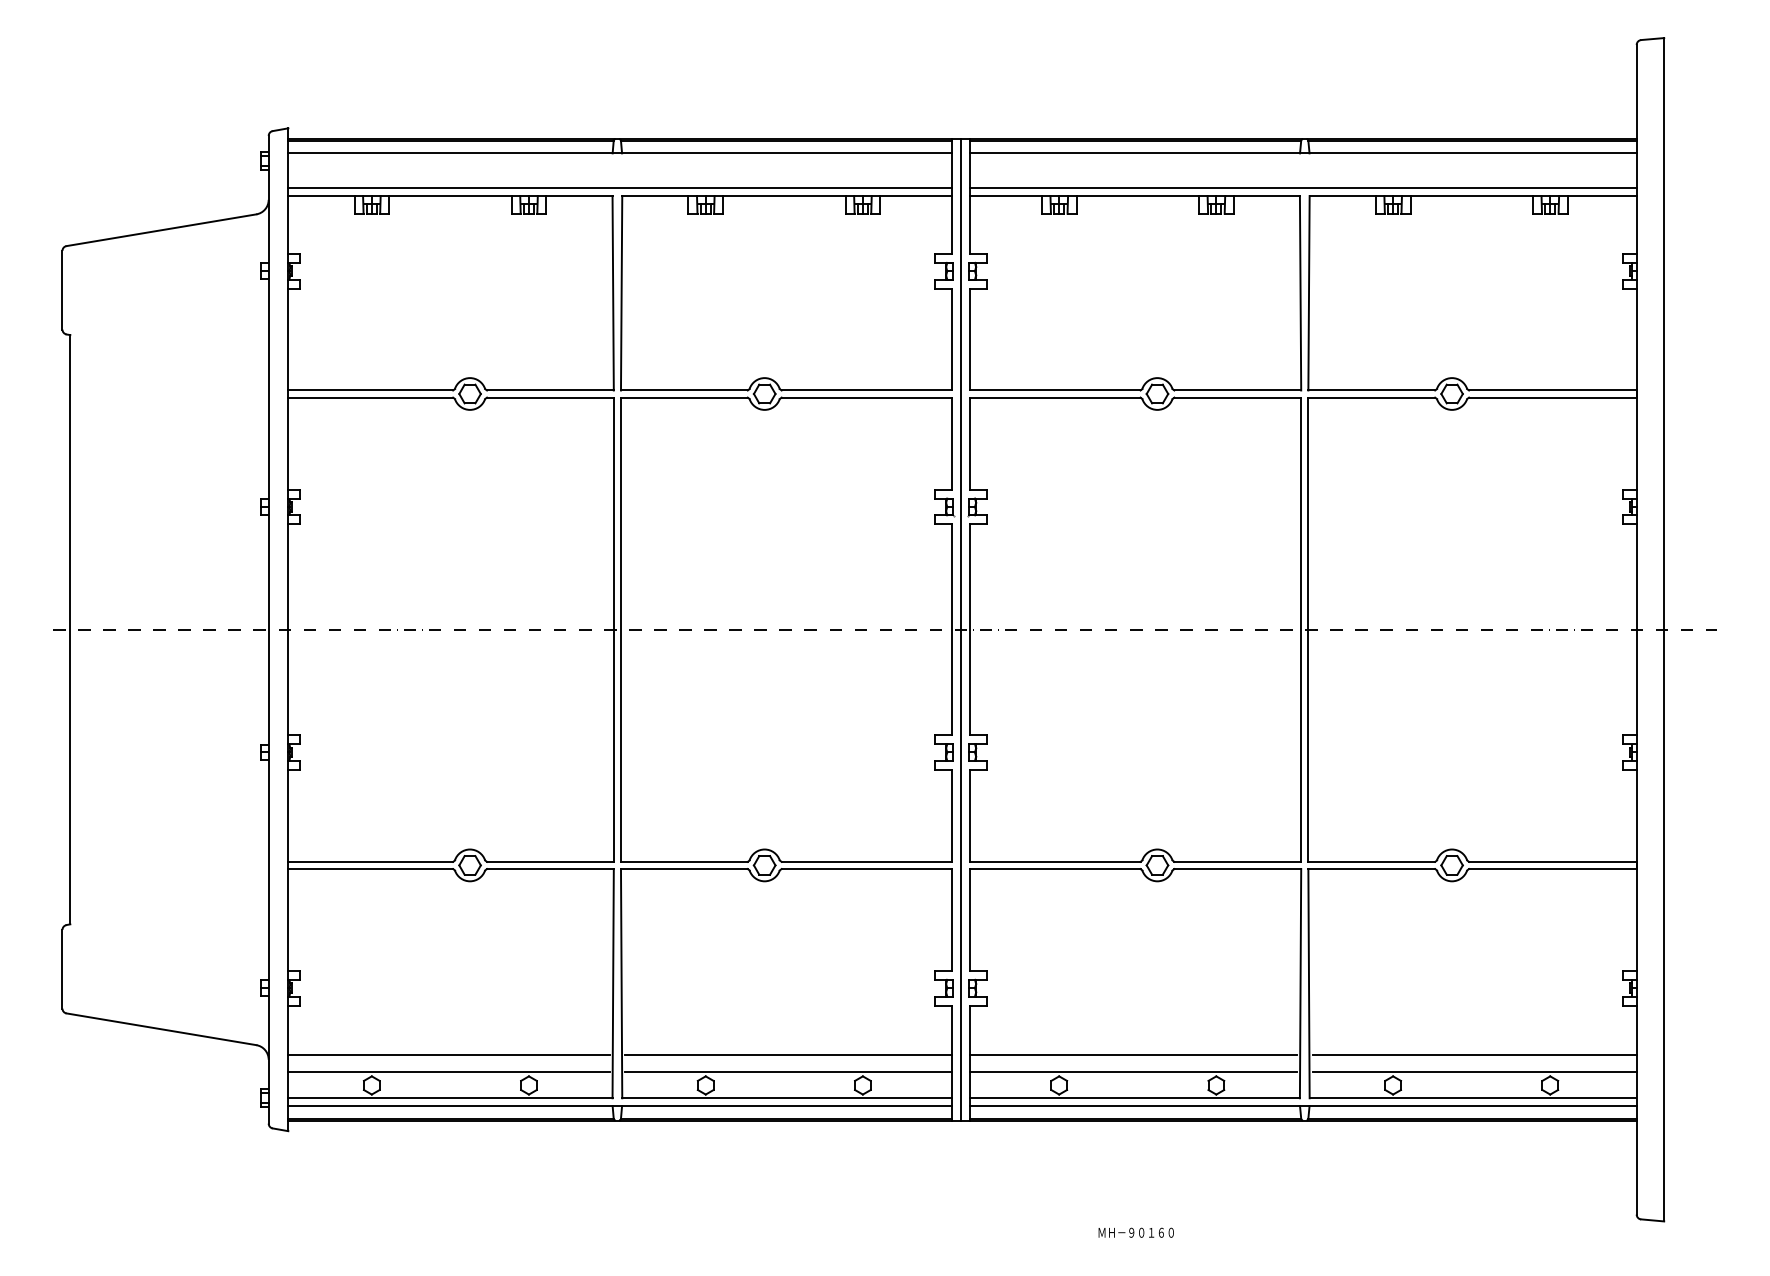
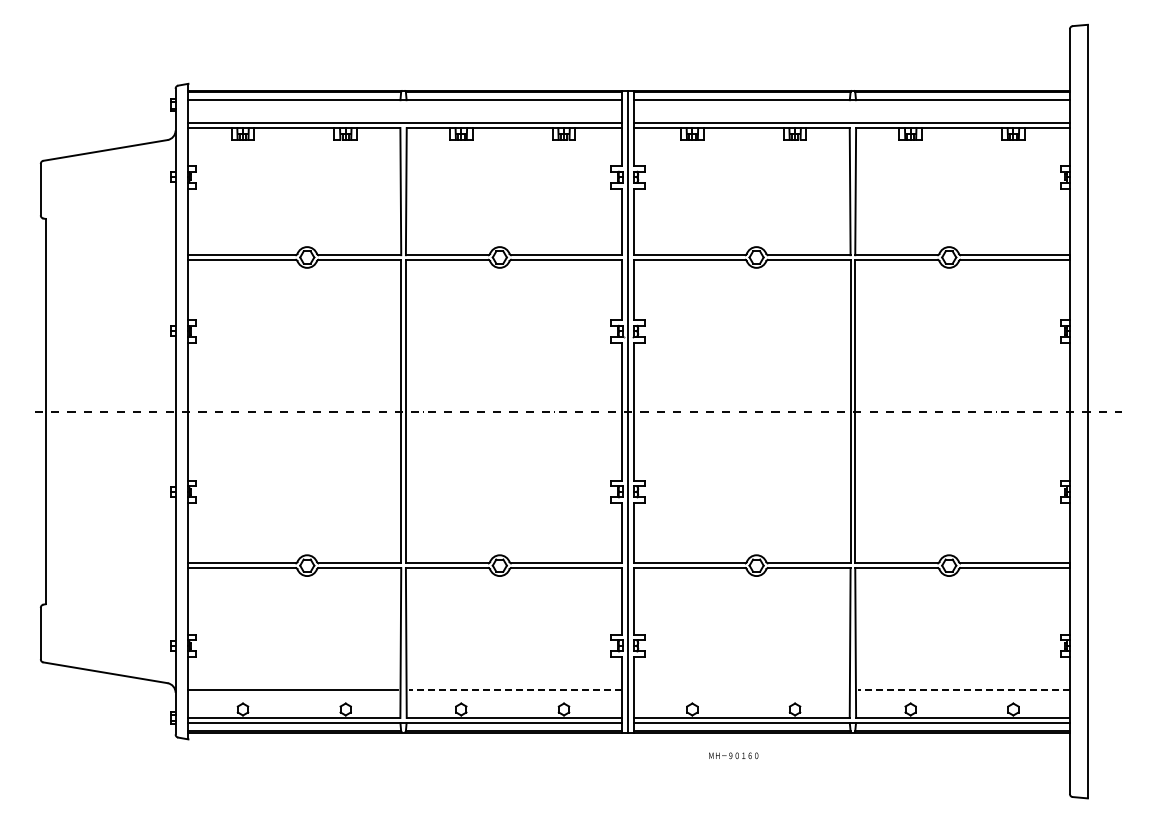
line: (788, 1054) -> (515, 689), solid -> dashed
line: (1132, 1054) -> (740, 689), removed
line: (1473, 1054) -> (963, 689), solid -> dashed
line: (449, 1071) -> (293, 700), removed
line: (788, 1071) -> (515, 700), removed
line: (1132, 1071) -> (740, 700), removed
line: (1473, 1071) -> (963, 700), removed
text: (1135, 1232) -> (733, 755), moved

